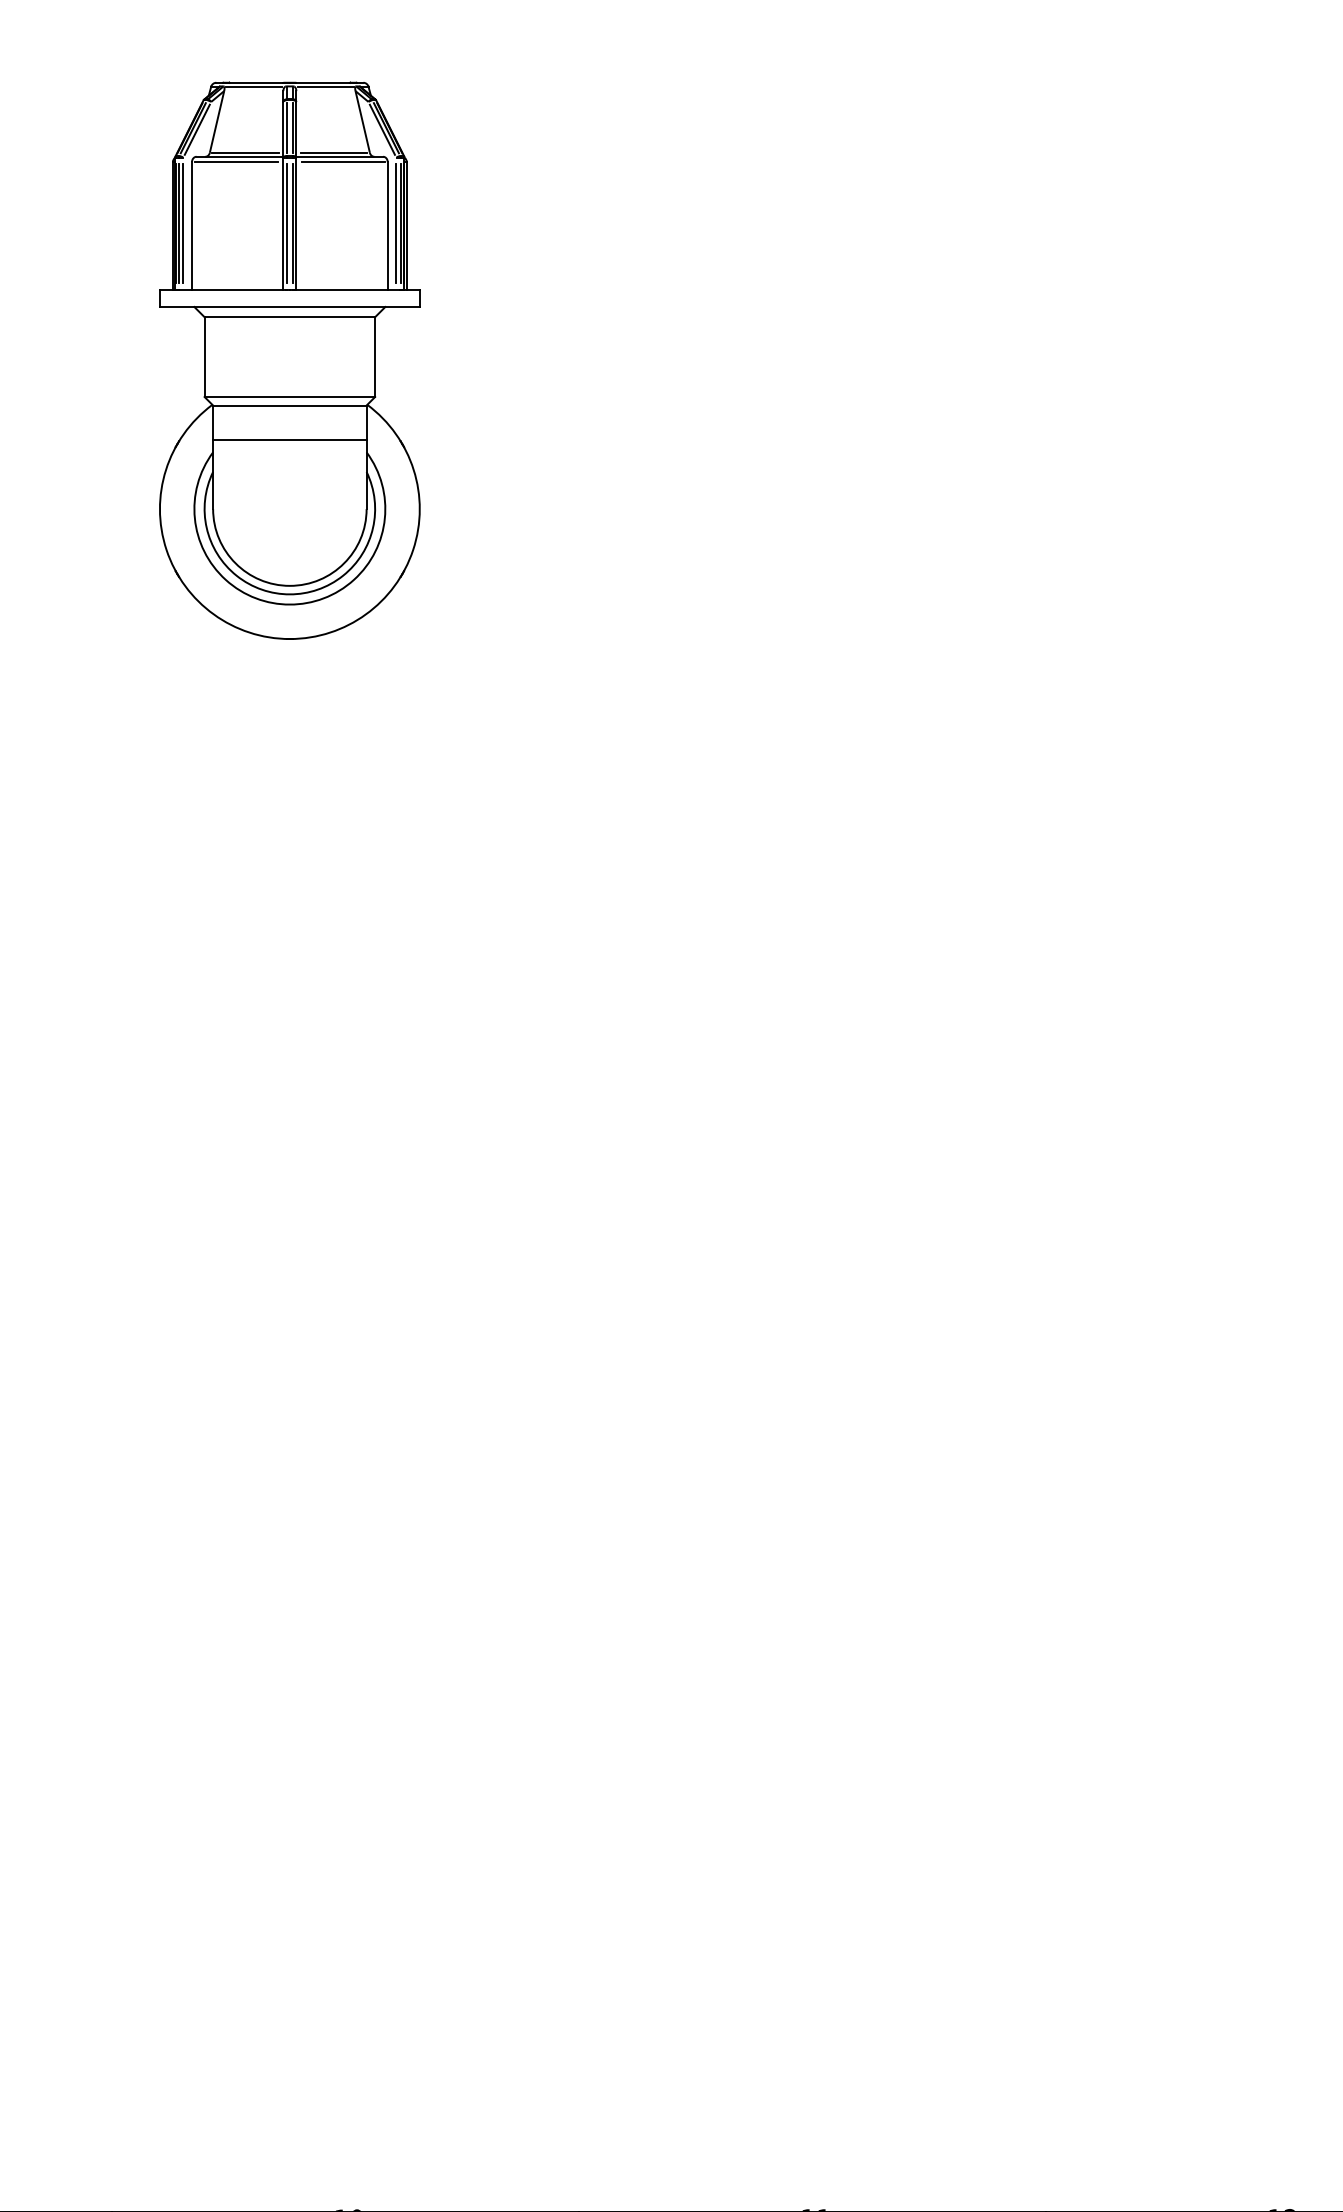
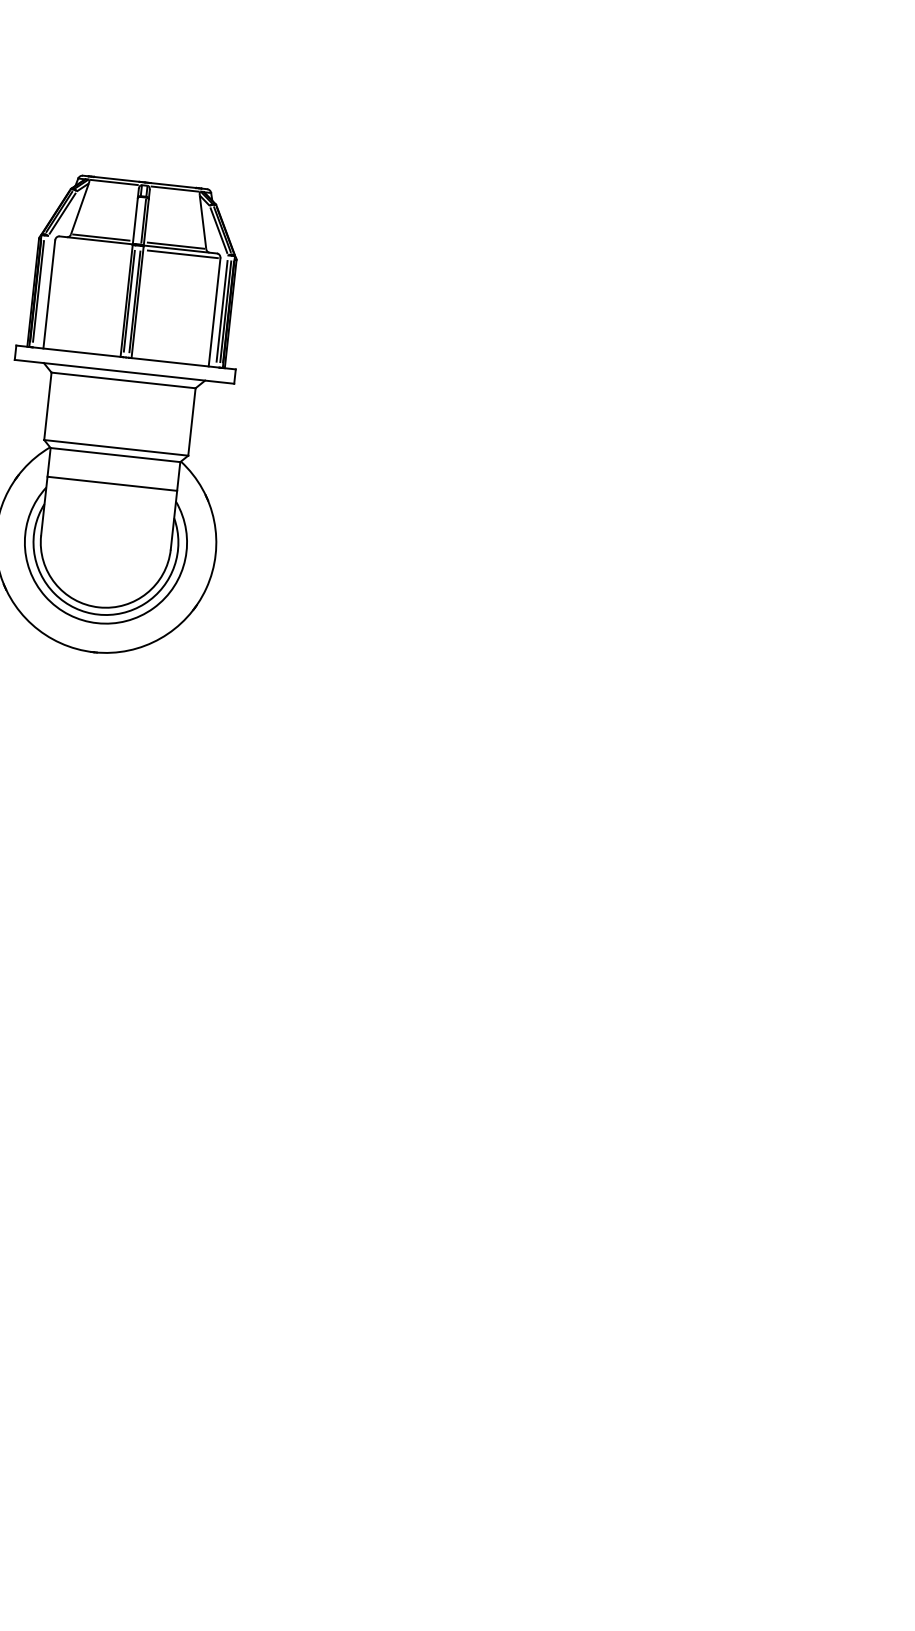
line: (286, 128) -> (138, 220), removed
line: (236, 162) -> (92, 244), removed
line: (183, 223) -> (42, 291), removed

